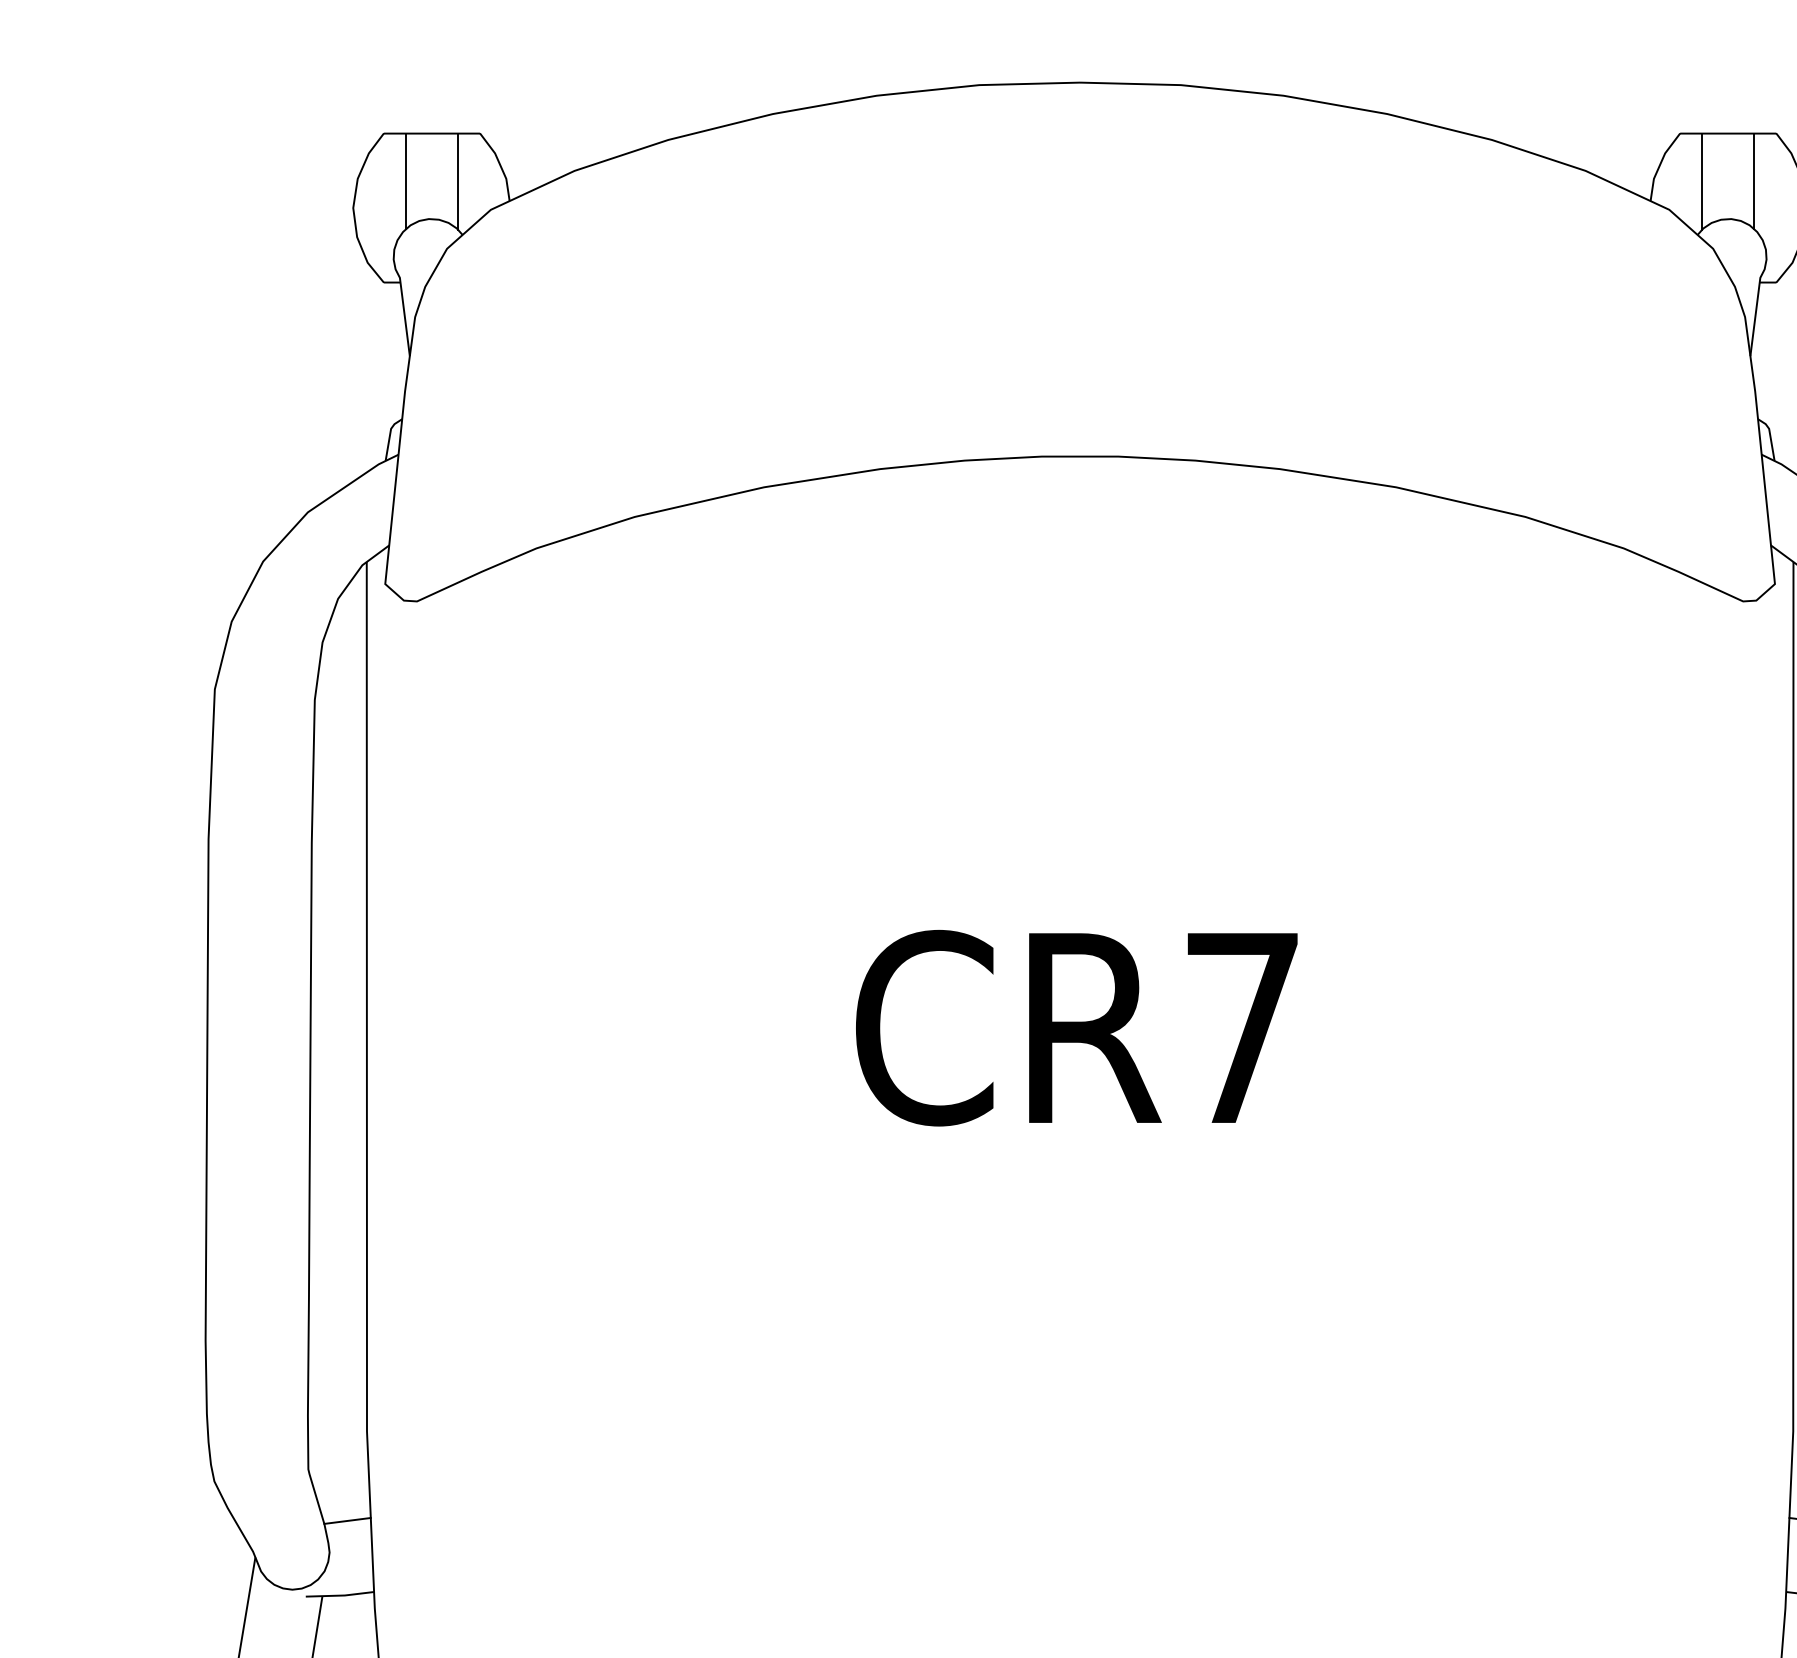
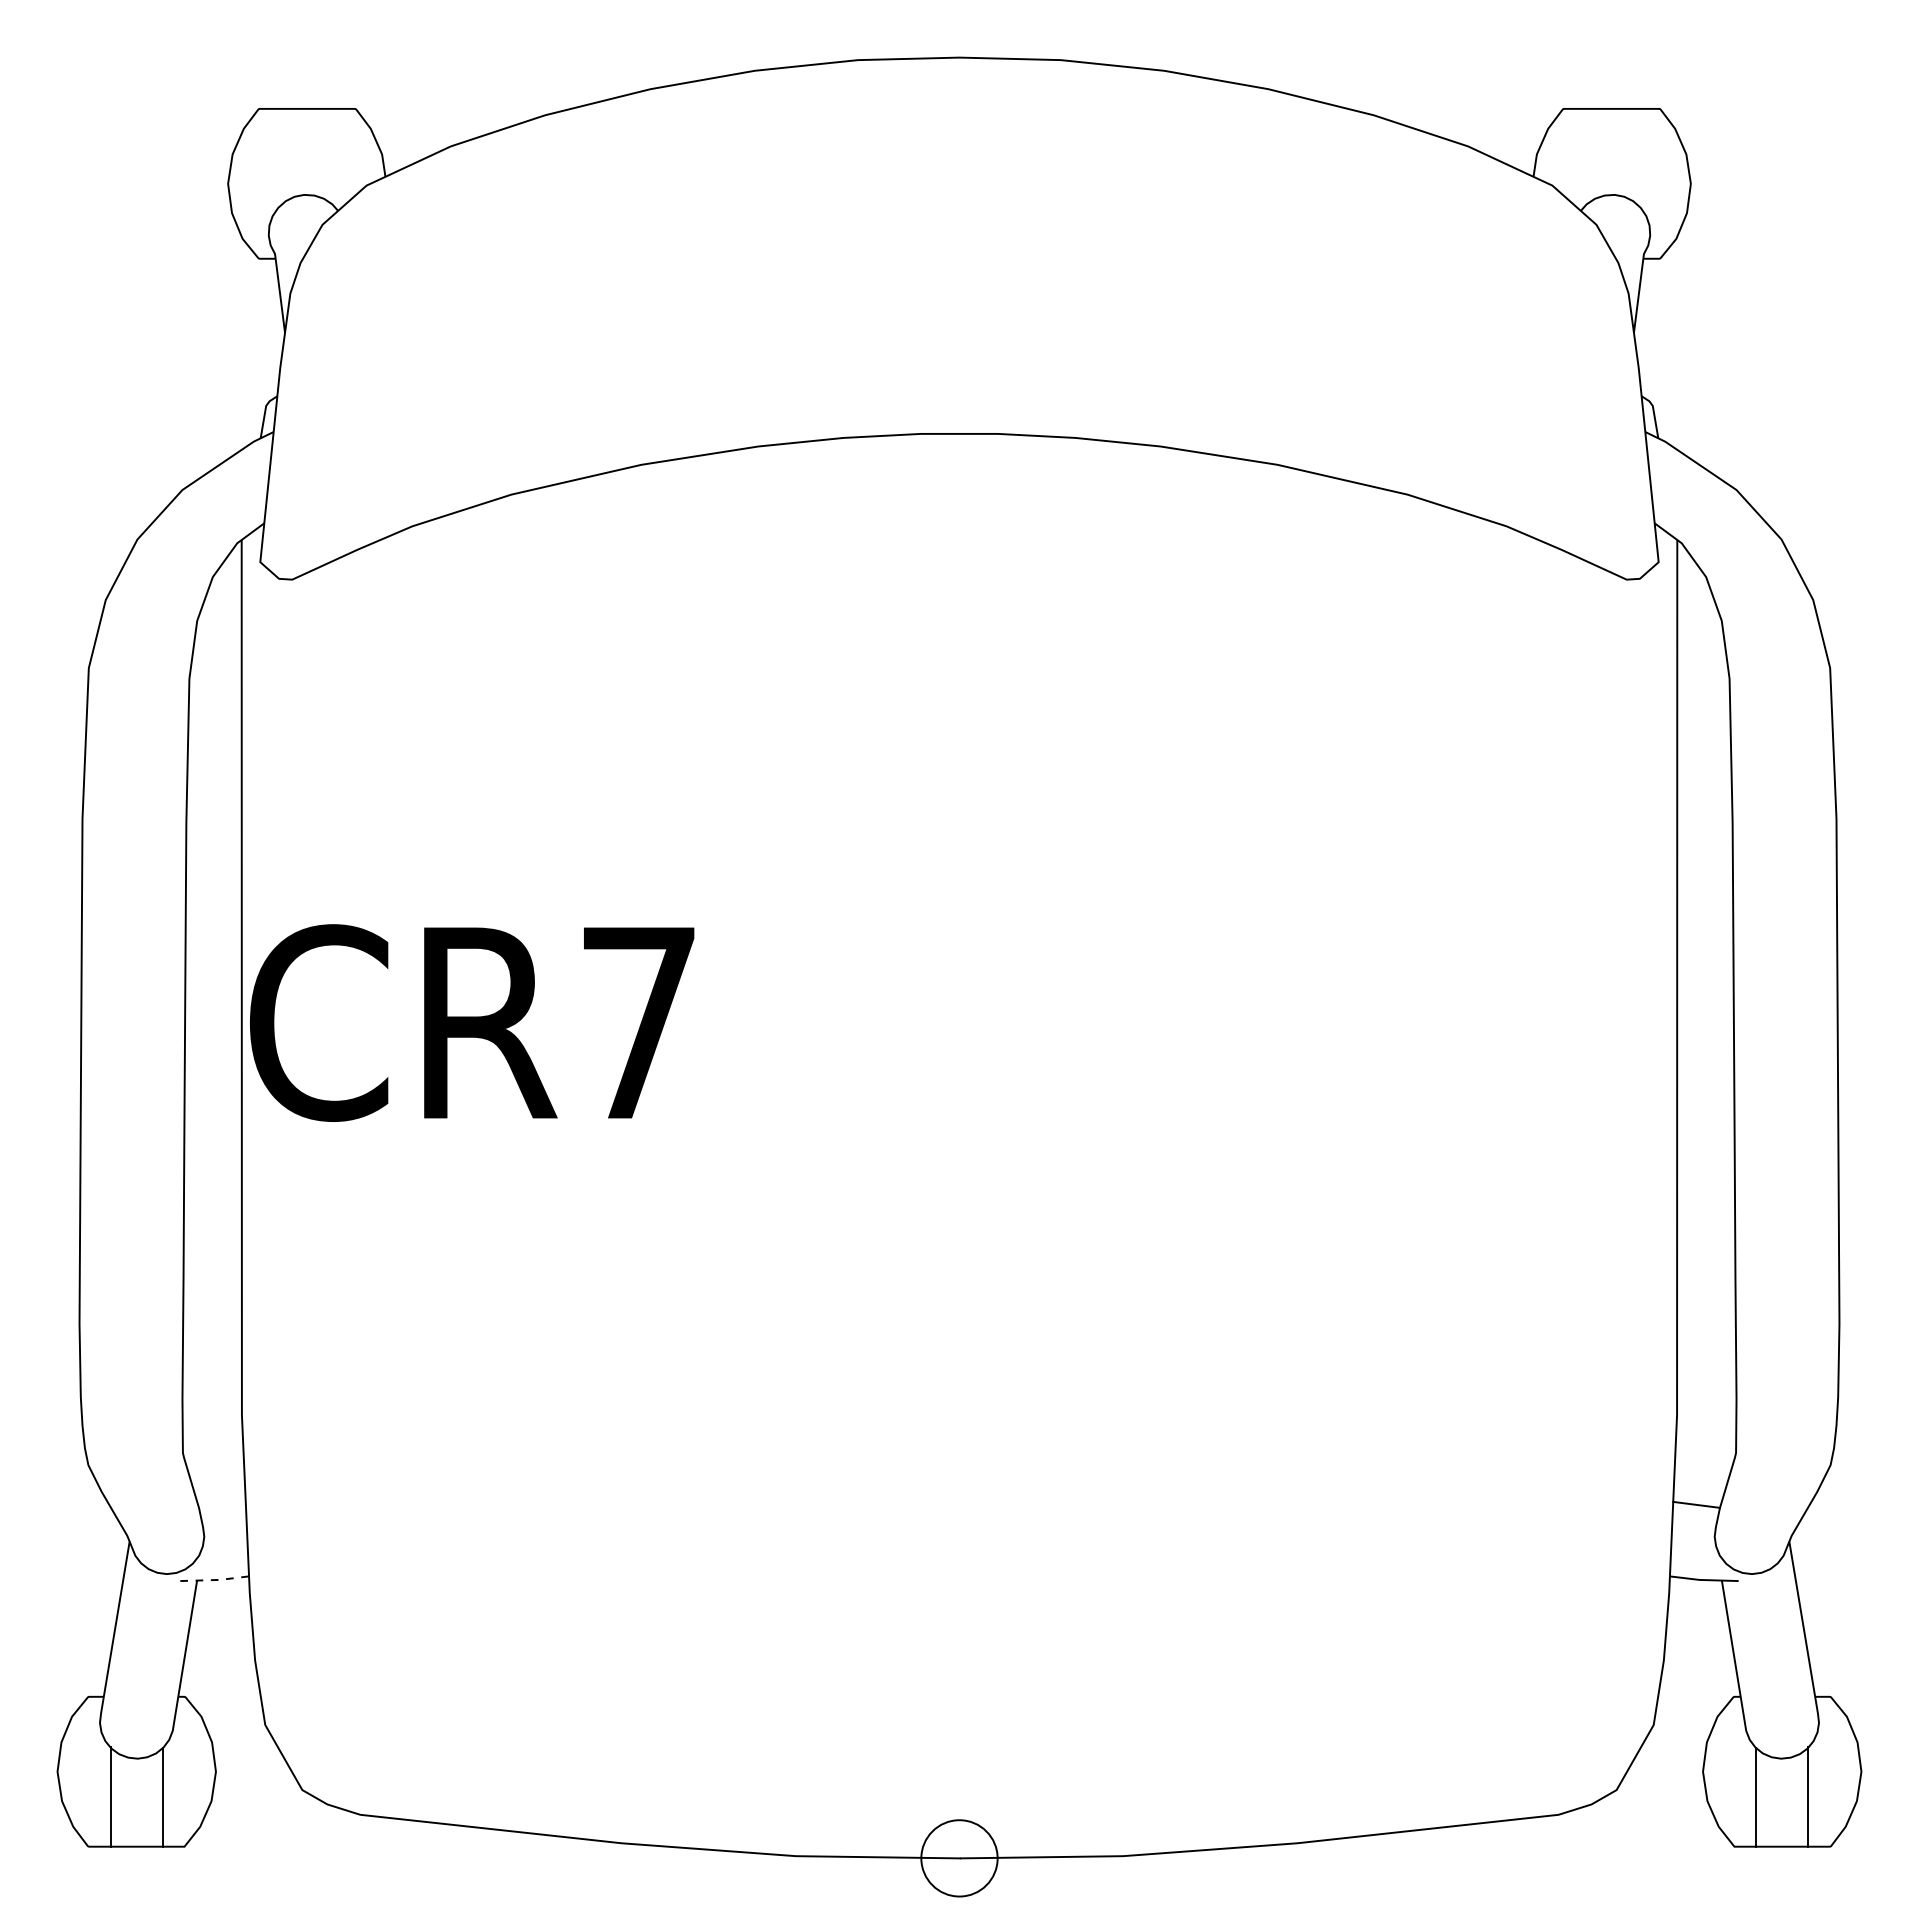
line: (406, 180) -> (281, 156), removed
line: (458, 180) -> (333, 156), removed
line: (1702, 180) -> (1585, 156), removed
line: (1753, 180) -> (1637, 156), removed
text: (1077, 1027) -> (472, 1022), moved
line: (347, 1520) -> (222, 1504), removed
line: (340, 1596) -> (215, 1580), solid -> dashed

